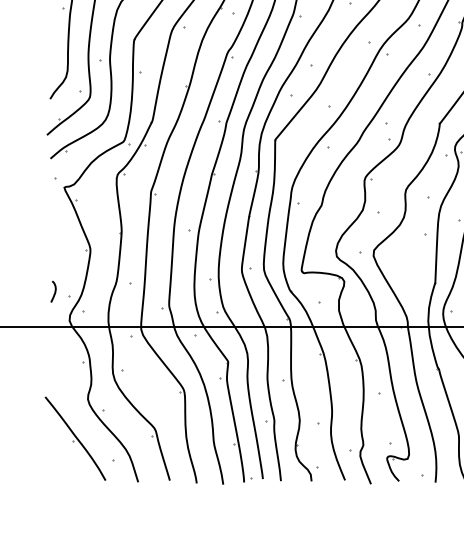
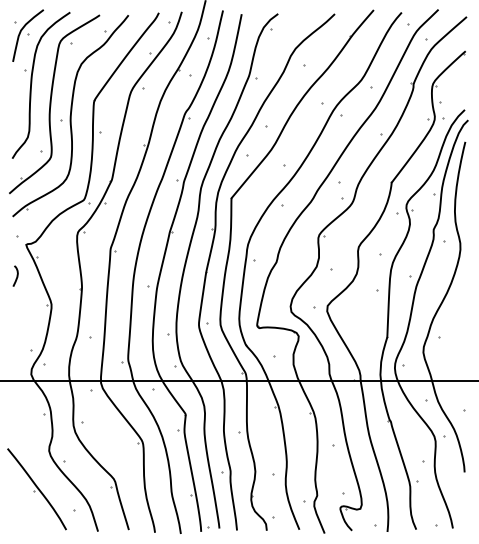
curve: (54, 291) -> (16, 275), moved

